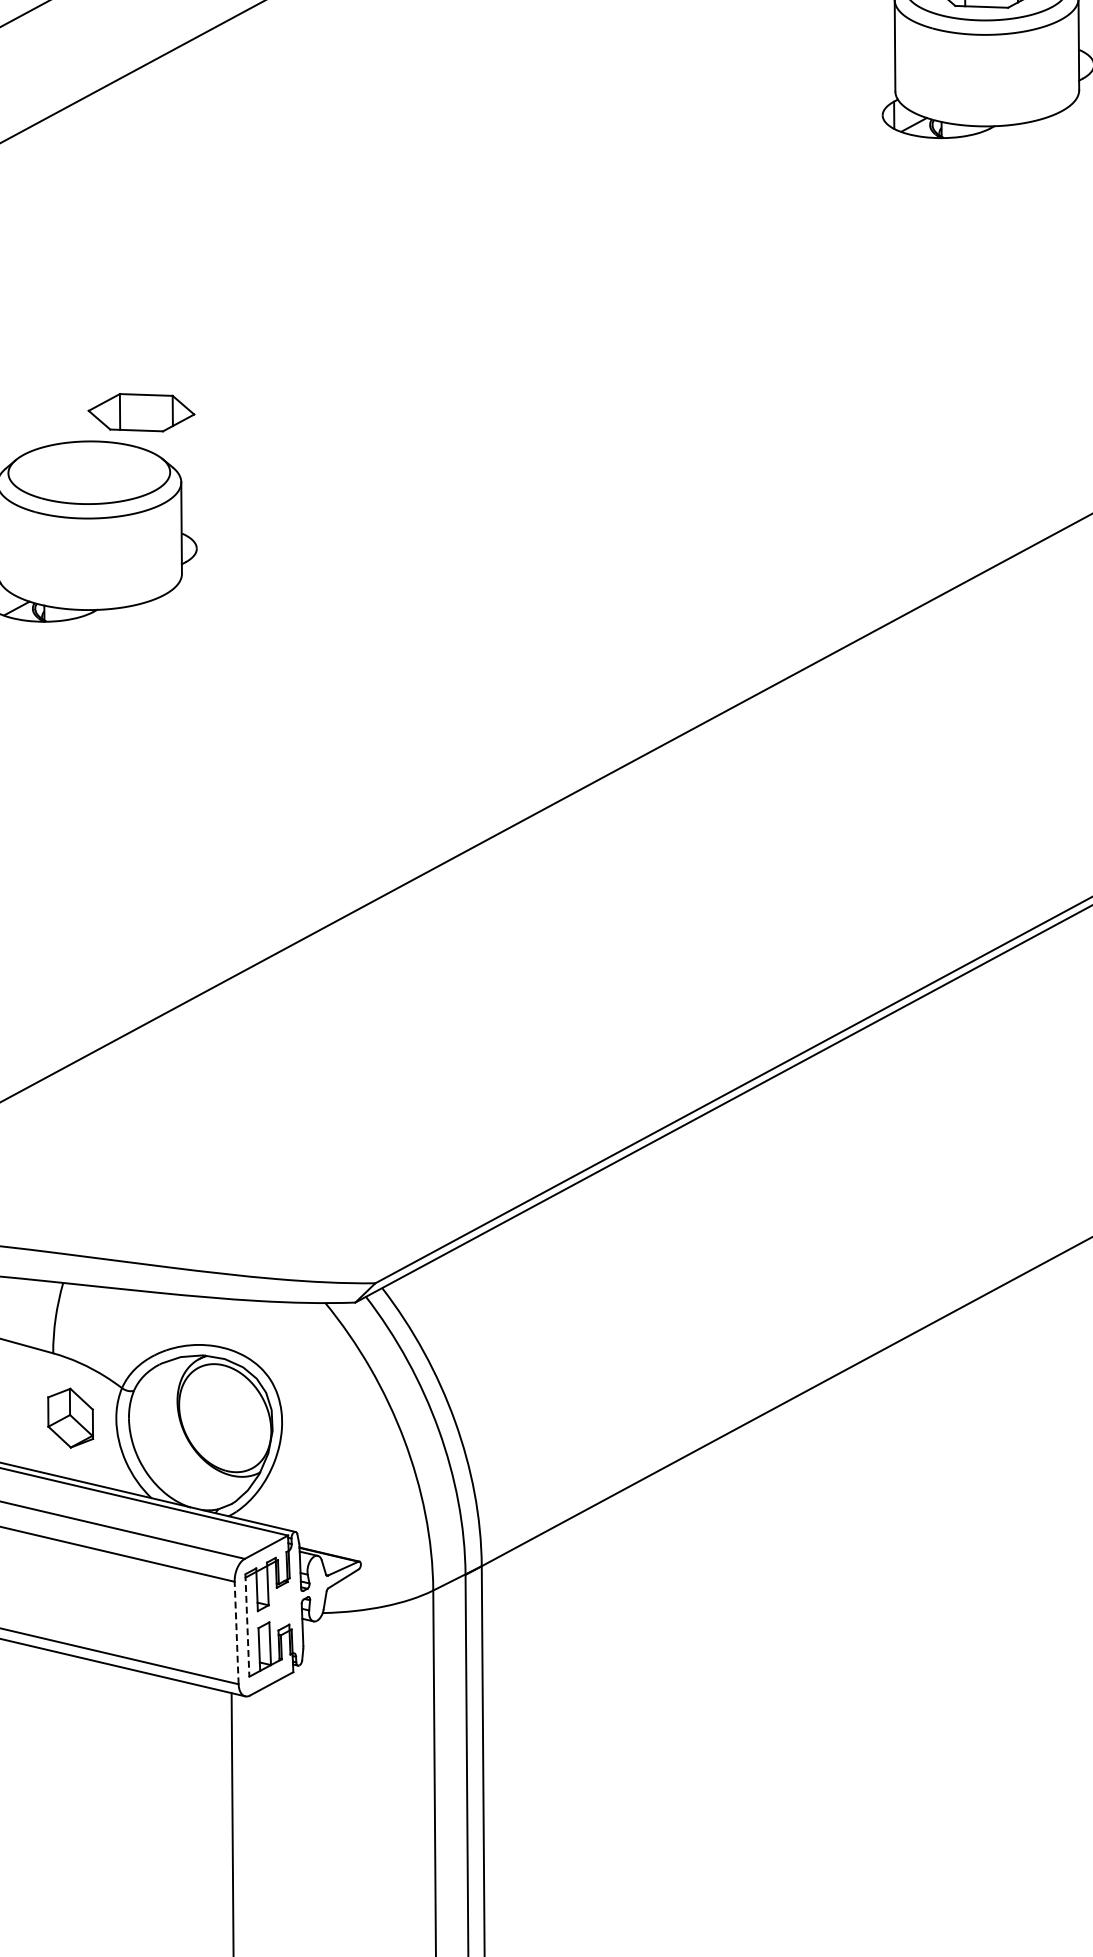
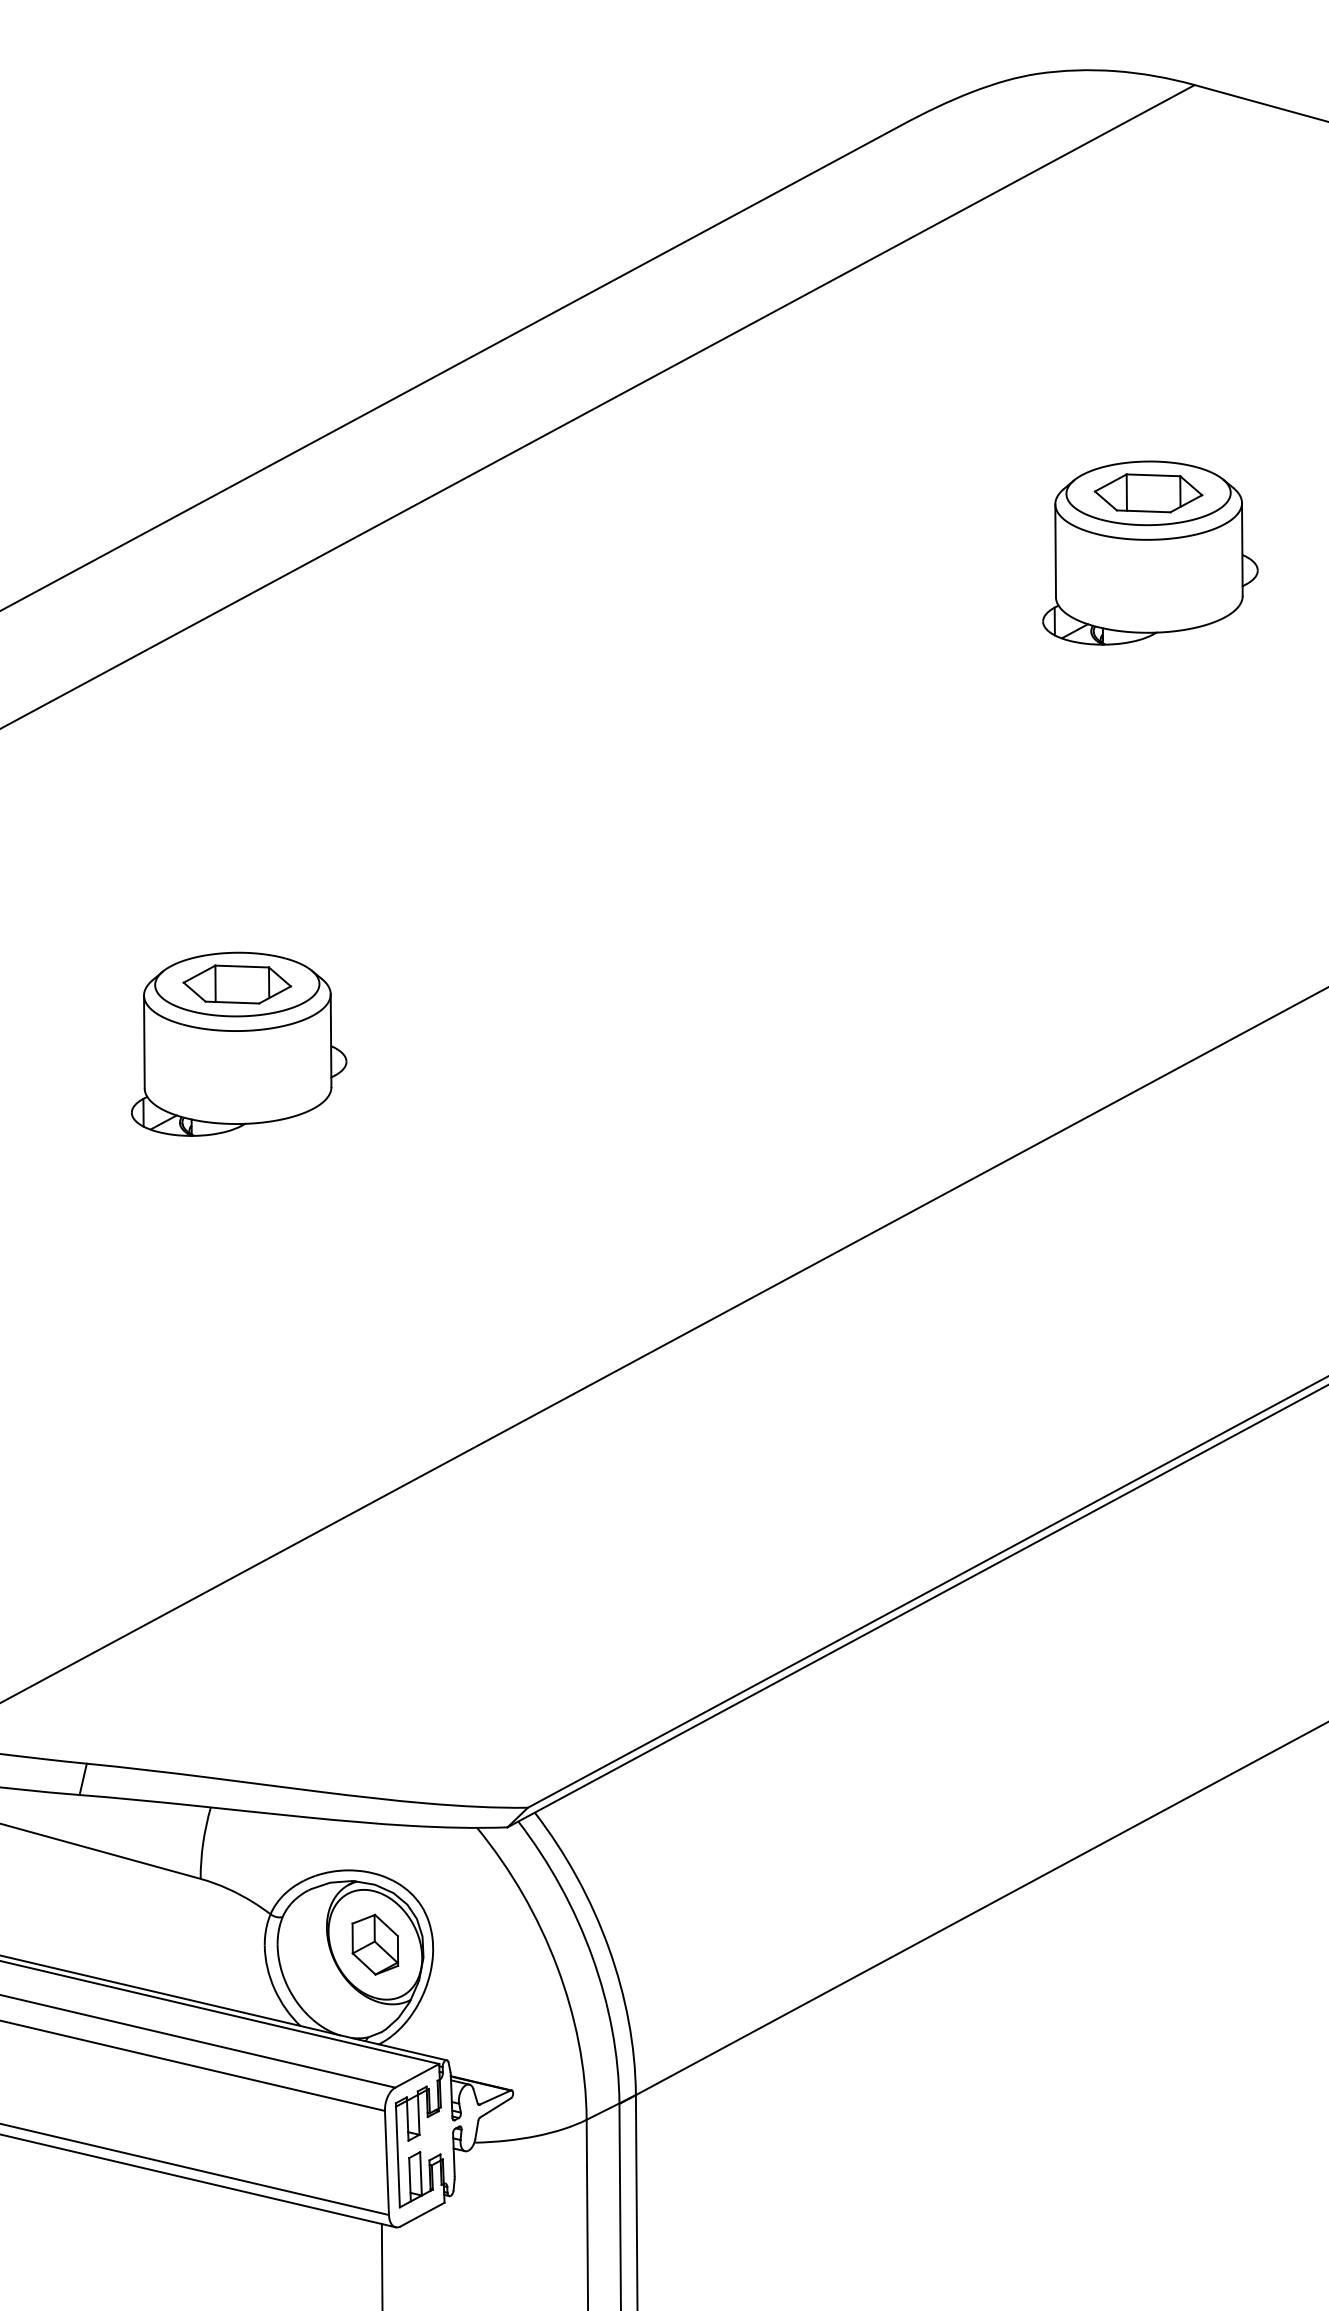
part: (141, 412) -> (237, 984), moved
part: (70, 1417) -> (375, 1944), moved
line: (247, 1625) -> (397, 2155), dashed -> solid
line: (236, 1632) -> (386, 2162), dashed -> solid

